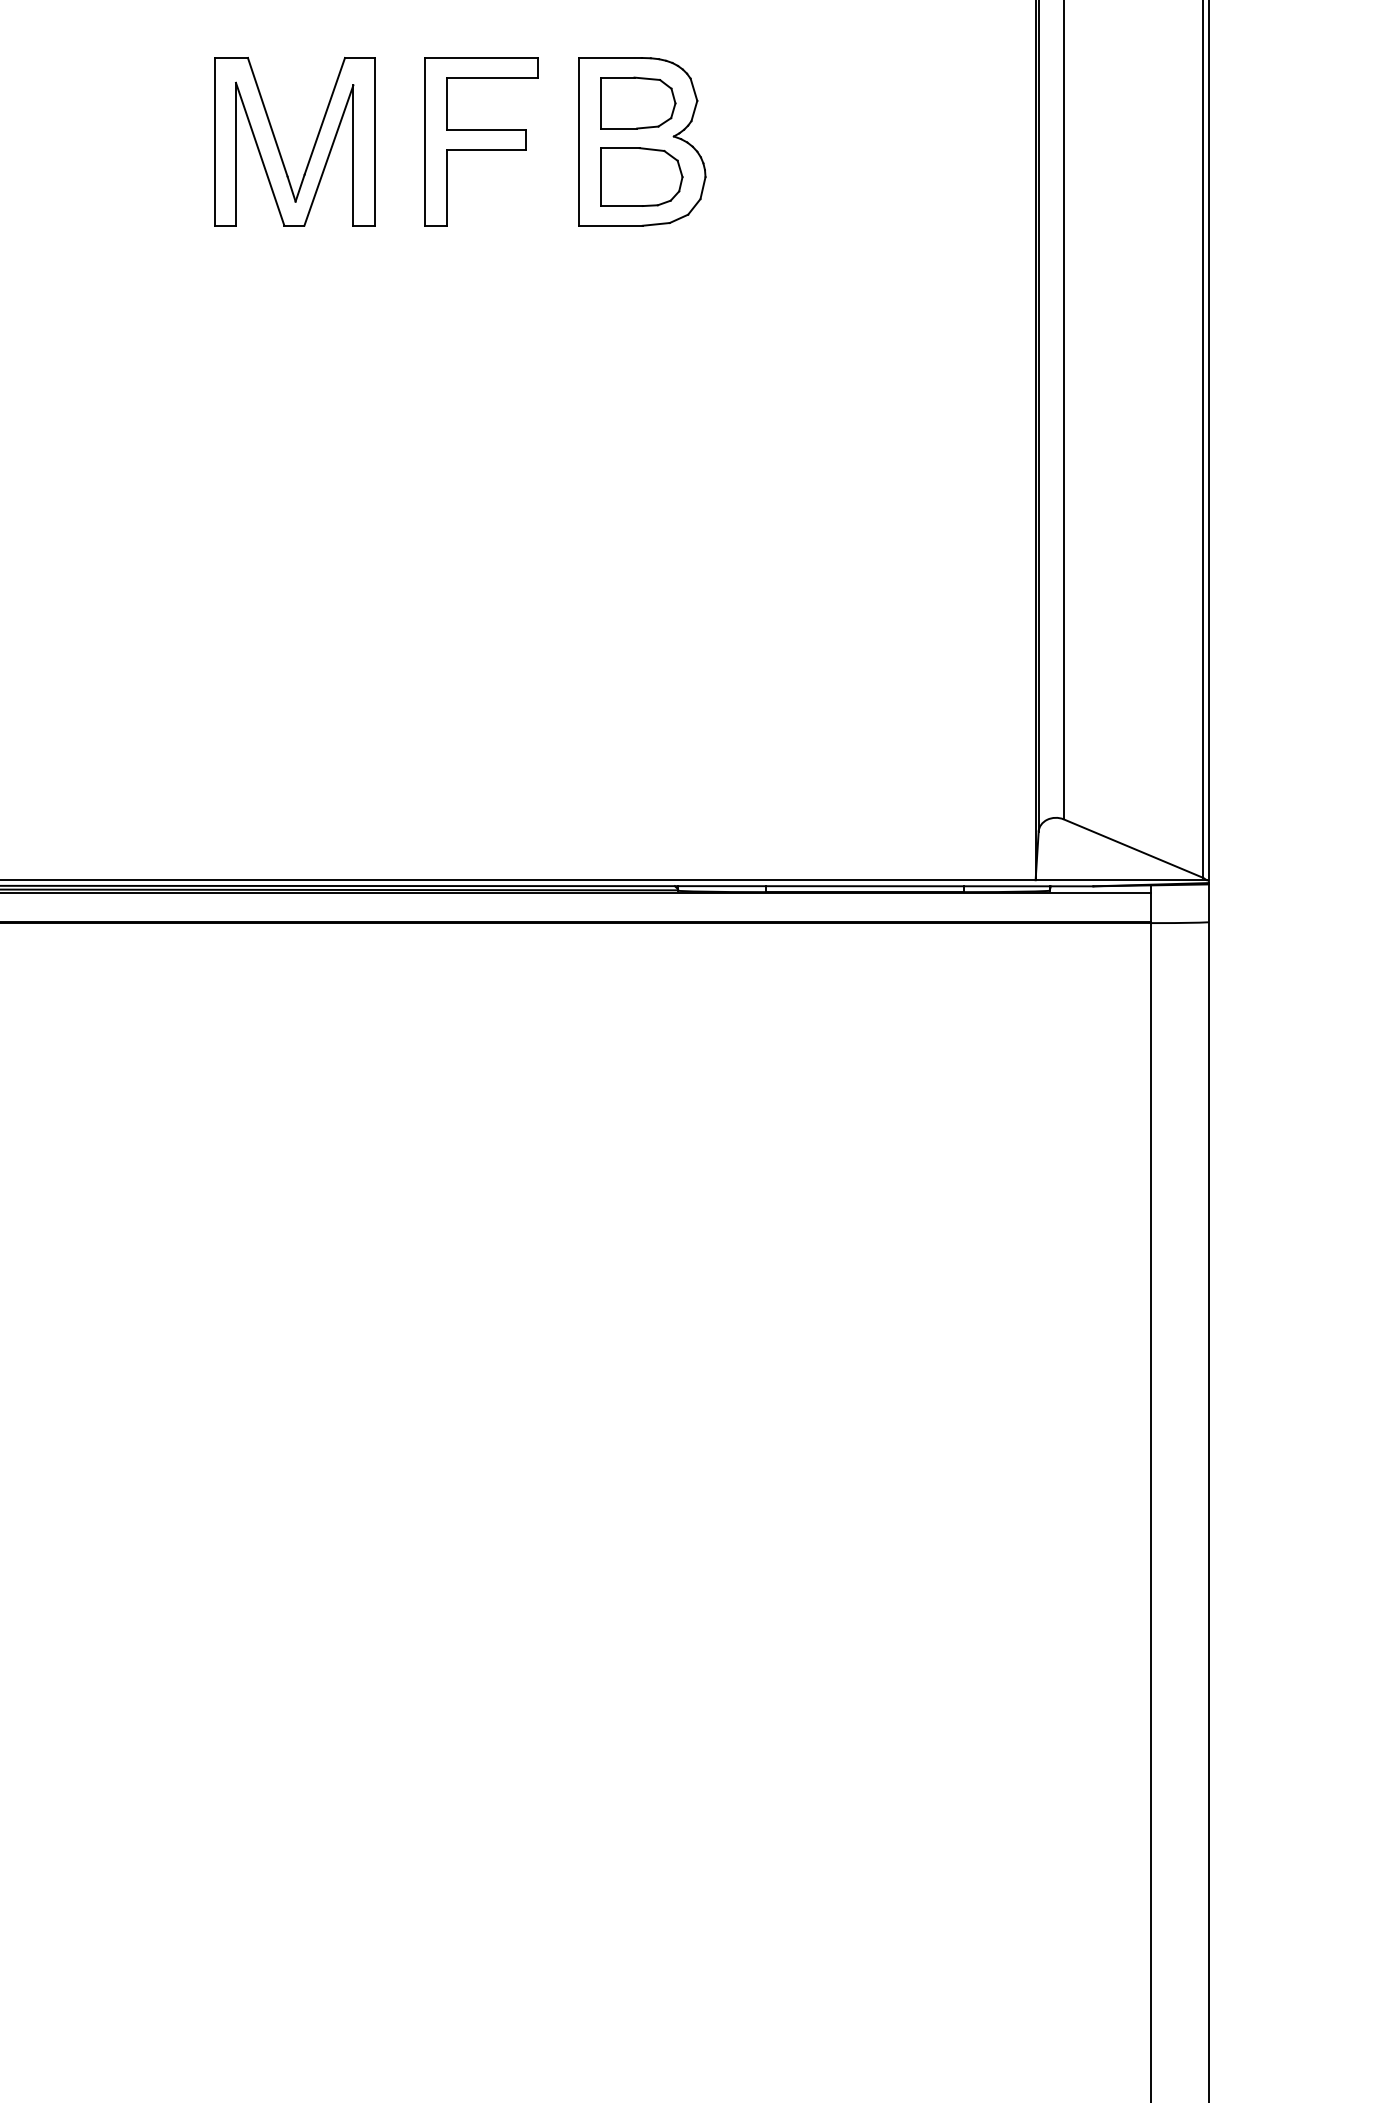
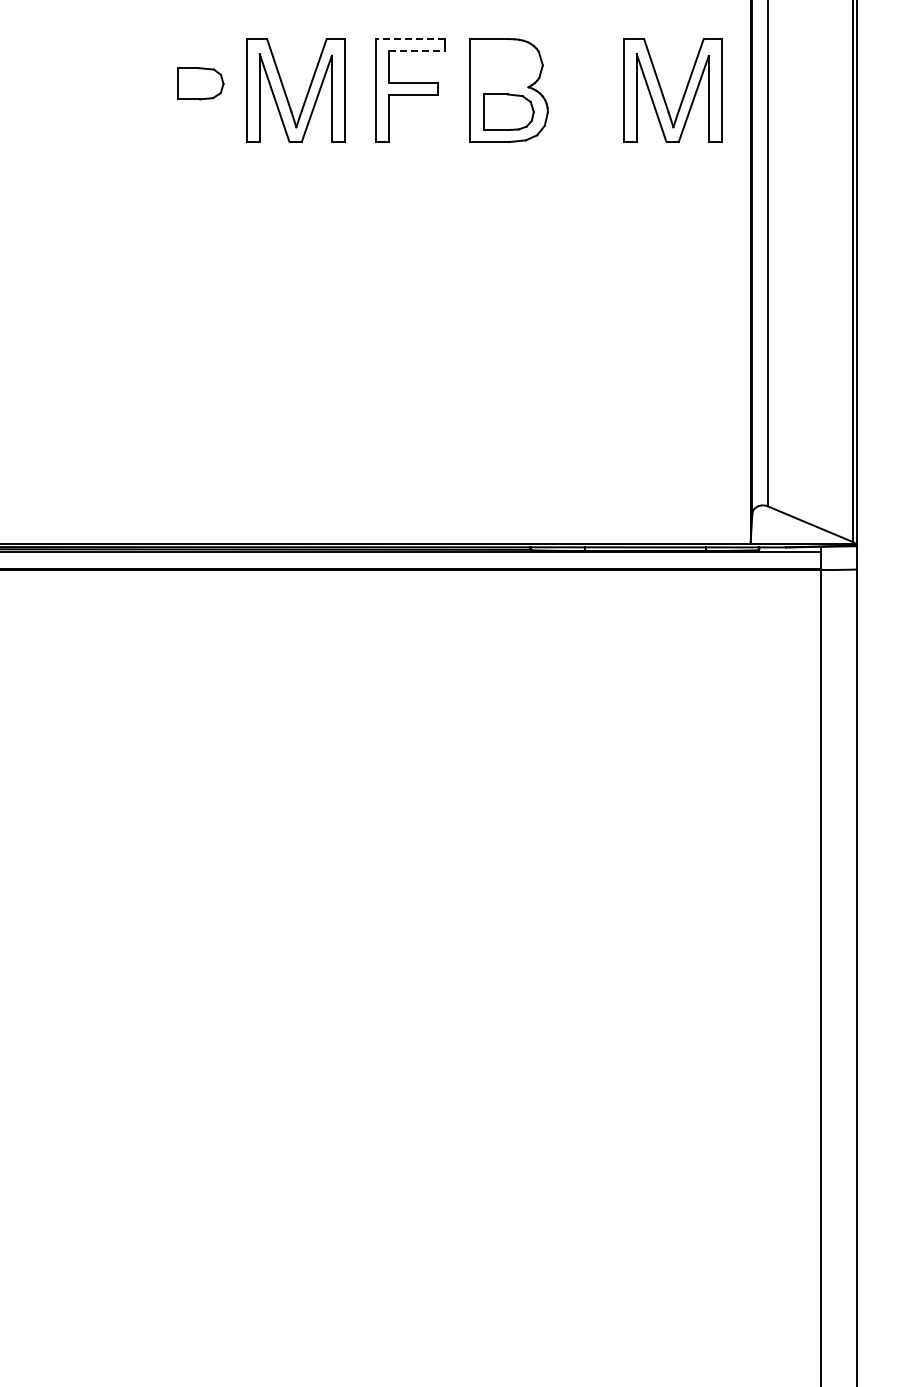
line: (481, 58) -> (410, 39), solid -> dashed
line: (492, 78) -> (417, 51), solid -> dashed
part: (637, 102) -> (200, 83), moved
part: (893, 146) -> (663, 93), added

